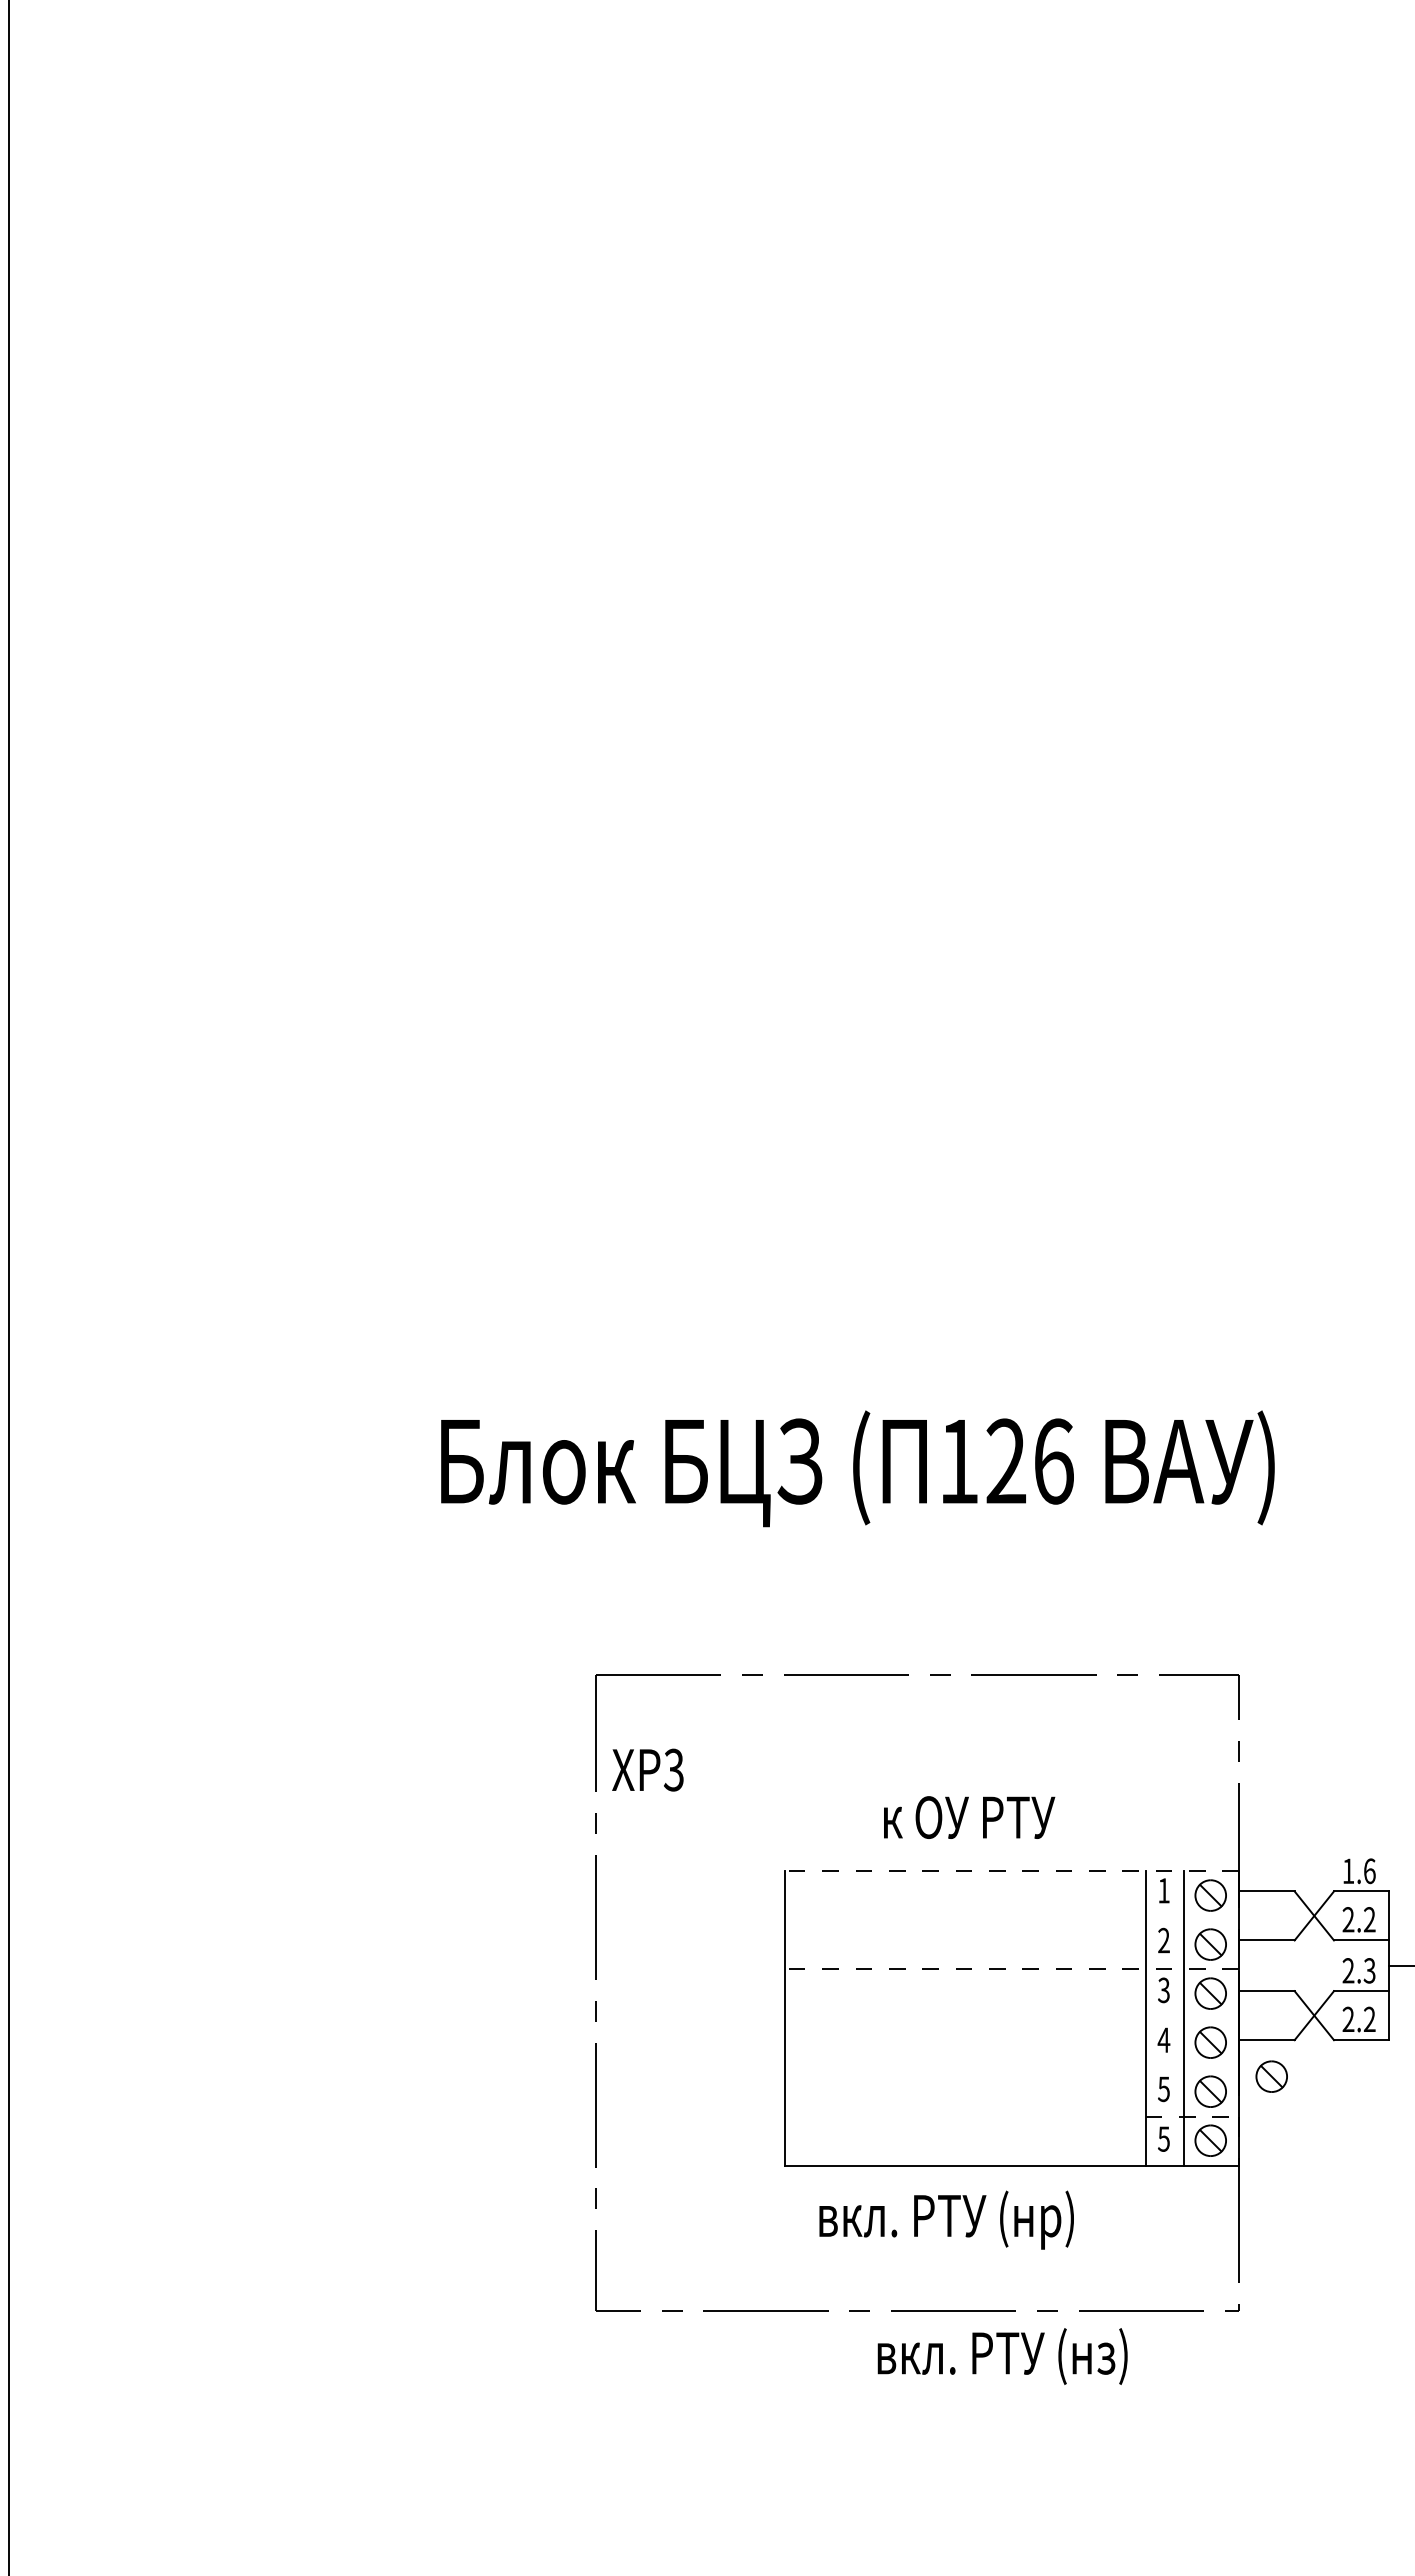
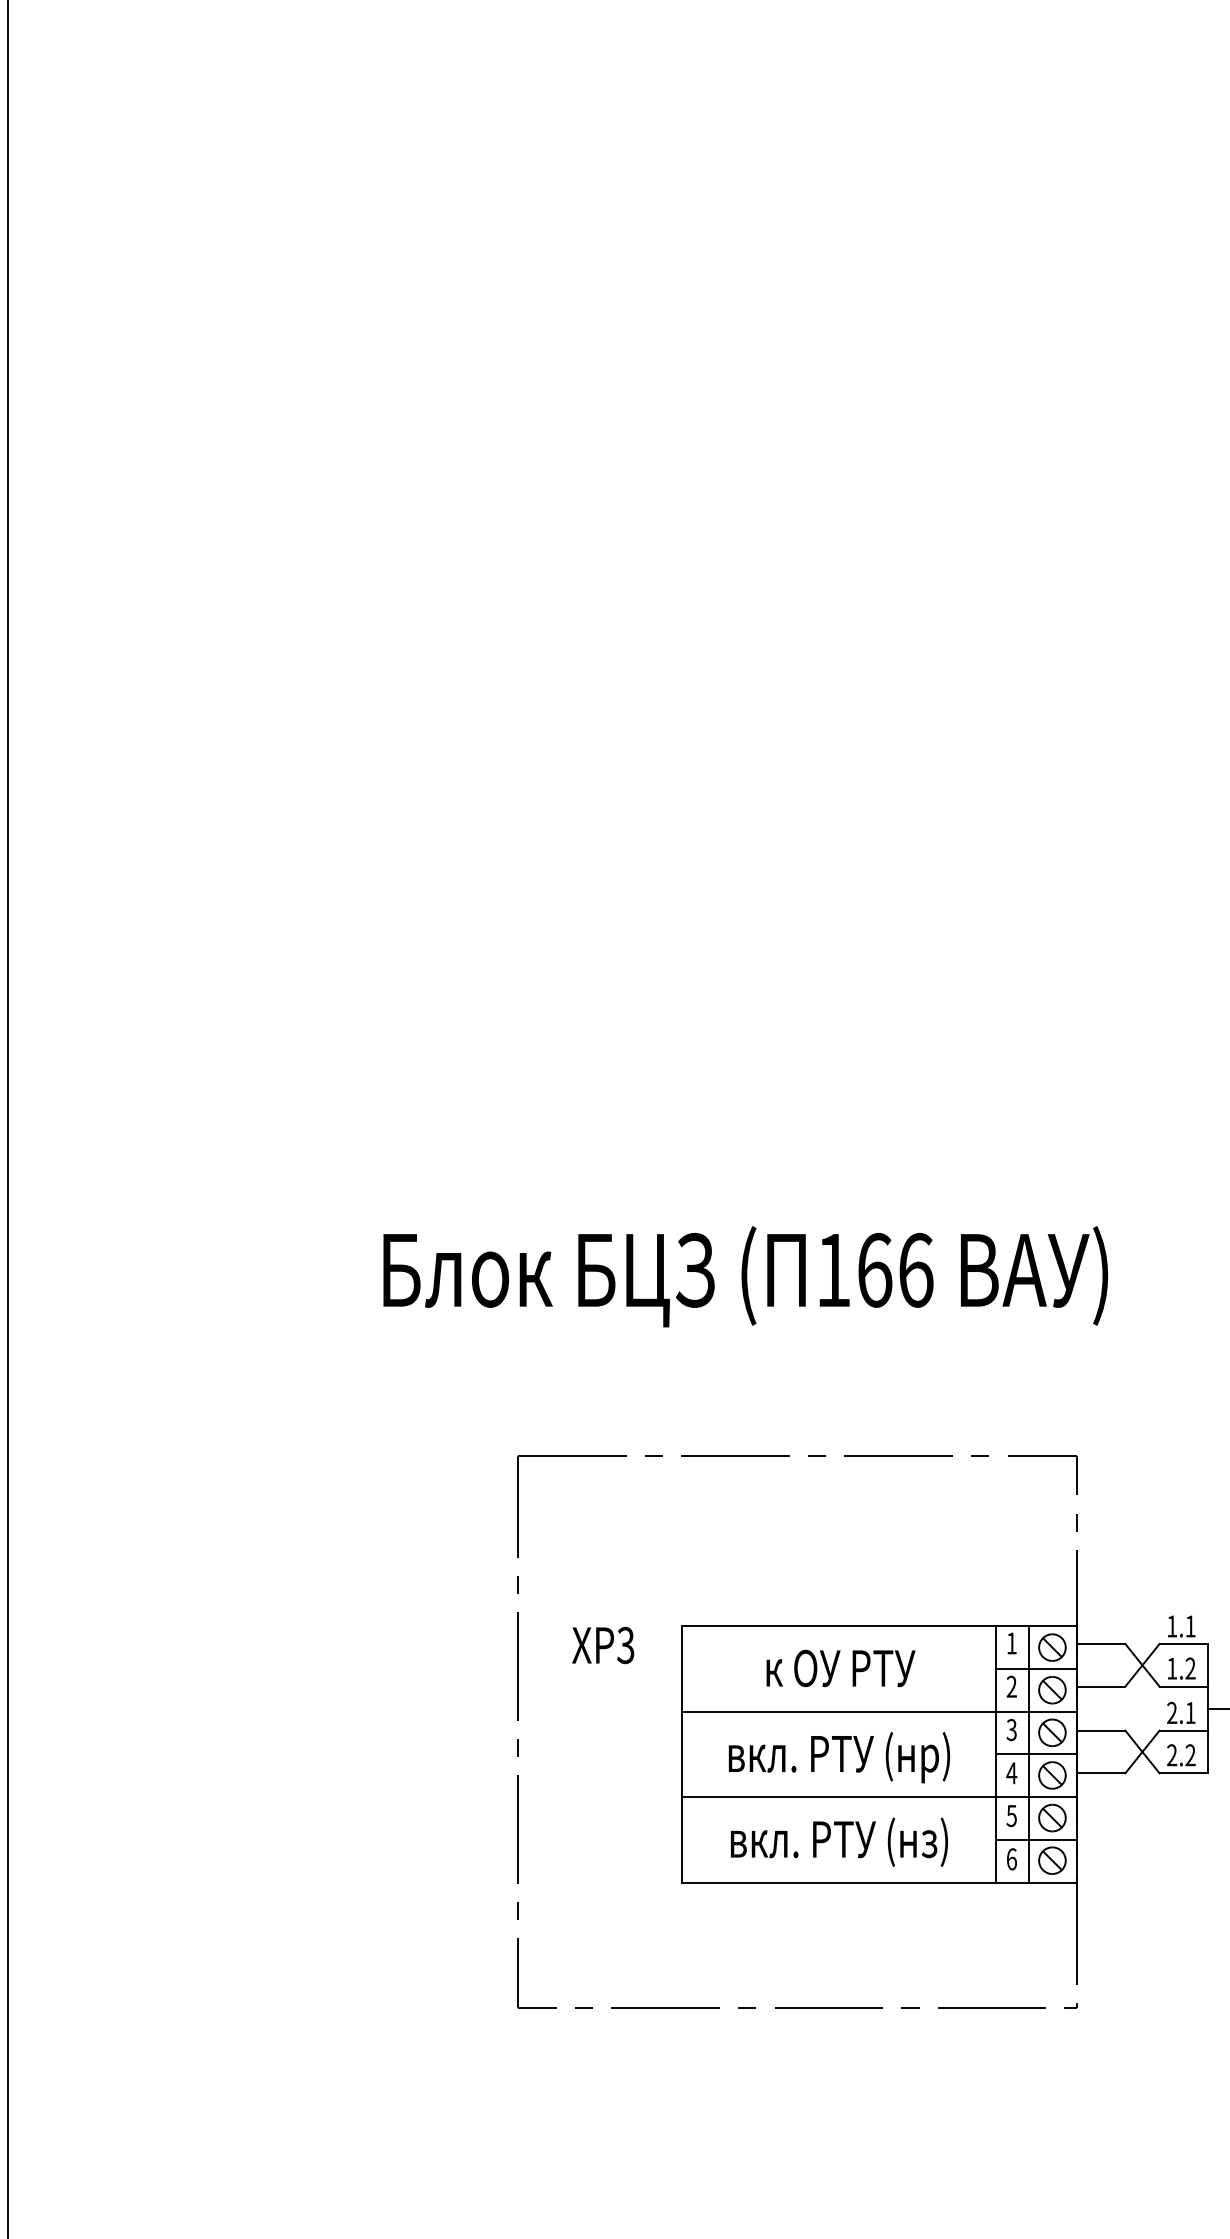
text: (1006, 1461) -> (874, 1270), 126 -> 166
text: (647, 1769) -> (602, 1644), moved
text: (969, 1817) -> (840, 1668), moved
line: (1011, 1870) -> (879, 1625), dashed -> solid
text: (1369, 1871) -> (1190, 1626), 1.6 -> 1.1
line: (1192, 1919) -> (1036, 1668), added
text: (1348, 1919) -> (1172, 1668), 2.2 -> 1.2
line: (1011, 1969) -> (879, 1711), dashed -> solid
text: (1369, 1970) -> (1190, 1712), 2.3 -> 2.1
line: (1192, 2018) -> (1036, 1754), added
line: (1011, 2067) -> (879, 1797), added
part: (1271, 2076) -> (1105, 1804), removed
line: (1192, 2116) -> (1036, 1839), dashed -> solid
text: (1163, 2138) -> (1011, 1858), 5 -> 6
text: (946, 2219) -> (839, 1757), moved
text: (1002, 2356) -> (839, 1842), moved

